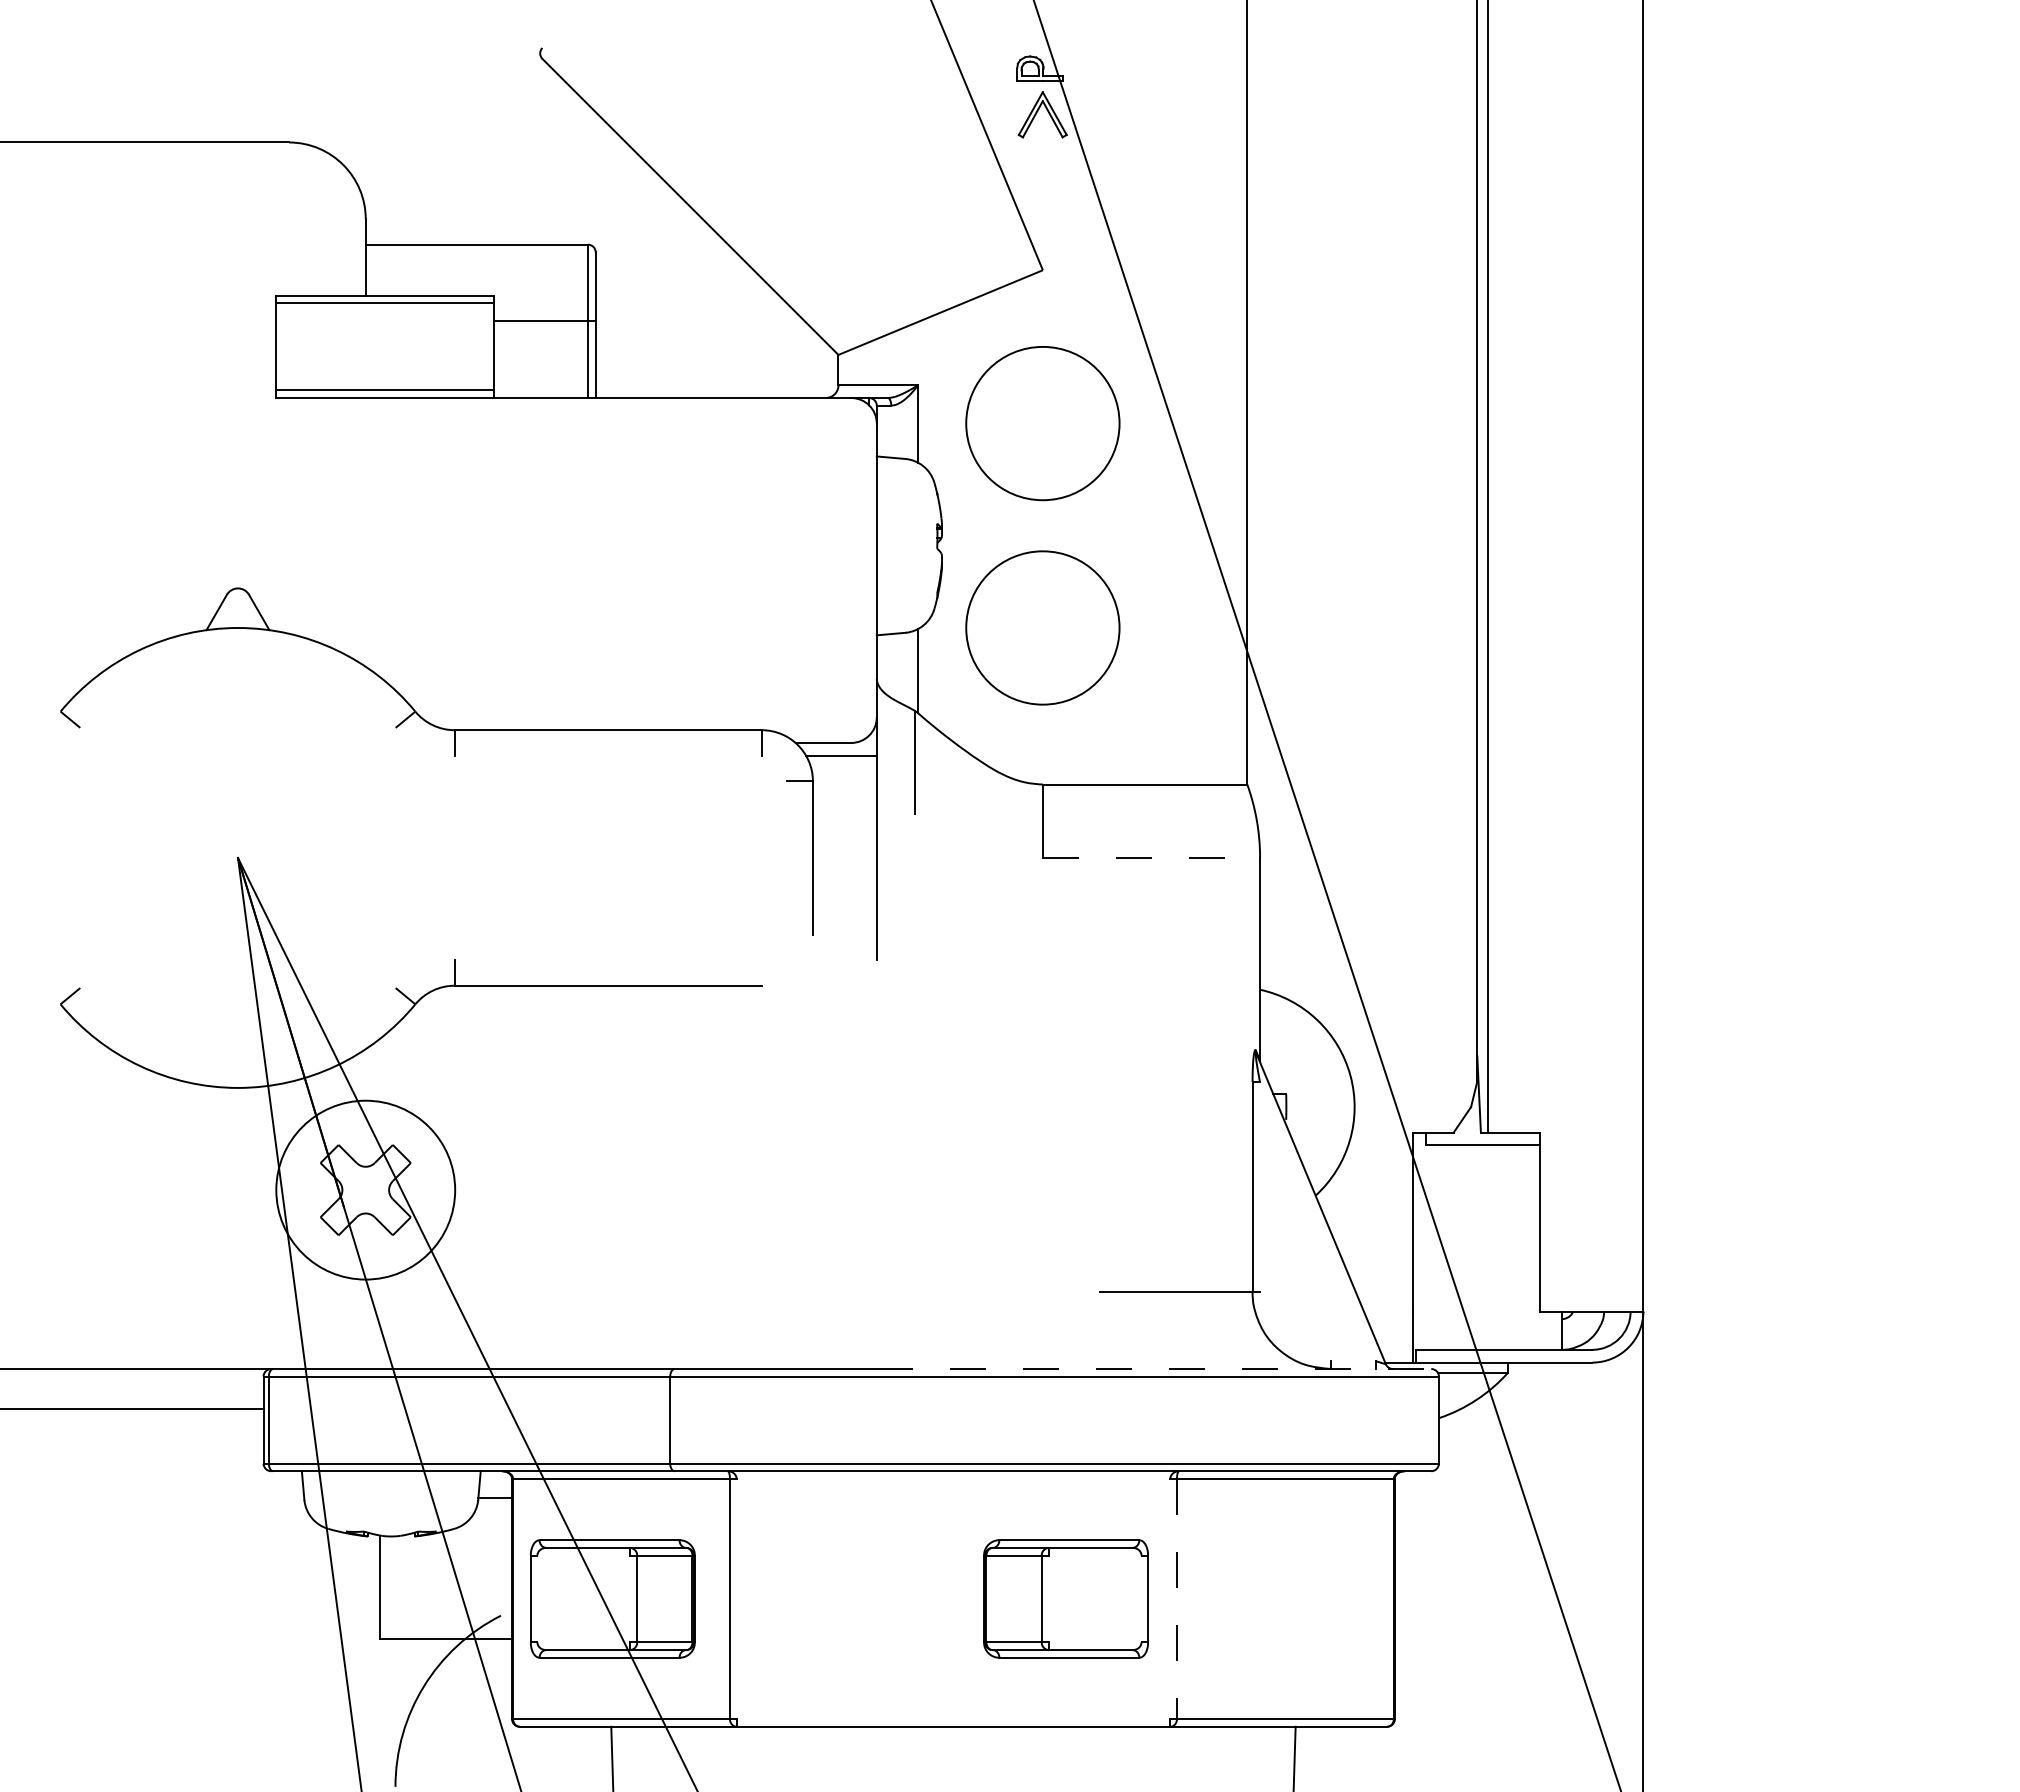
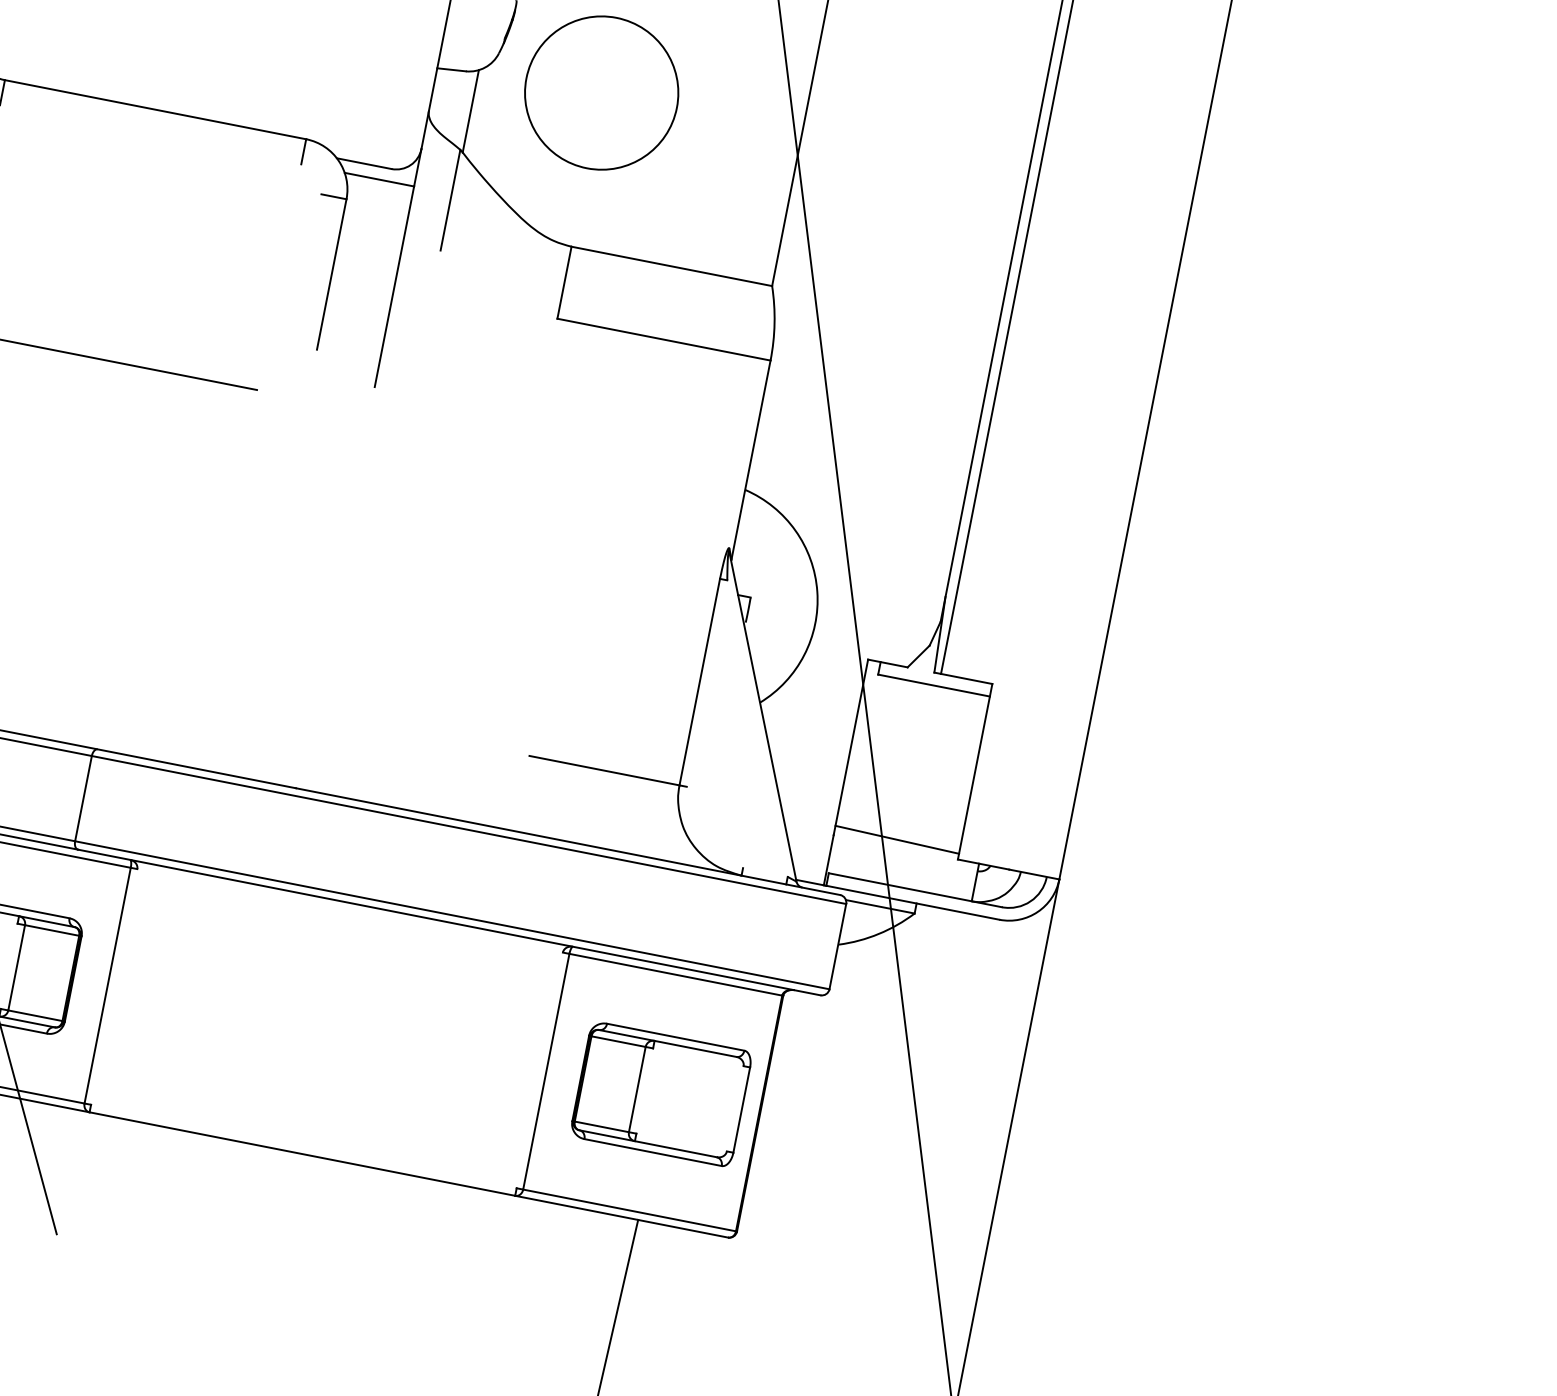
line: (1151, 857) -> (664, 339), dashed -> solid
line: (1476, 1303) -> (897, 839), added
line: (1154, 1369) -> (568, 842), dashed -> solid
part: (1065, 1598) -> (660, 1093), moved
line: (1176, 1599) -> (545, 1072), dashed -> solid

